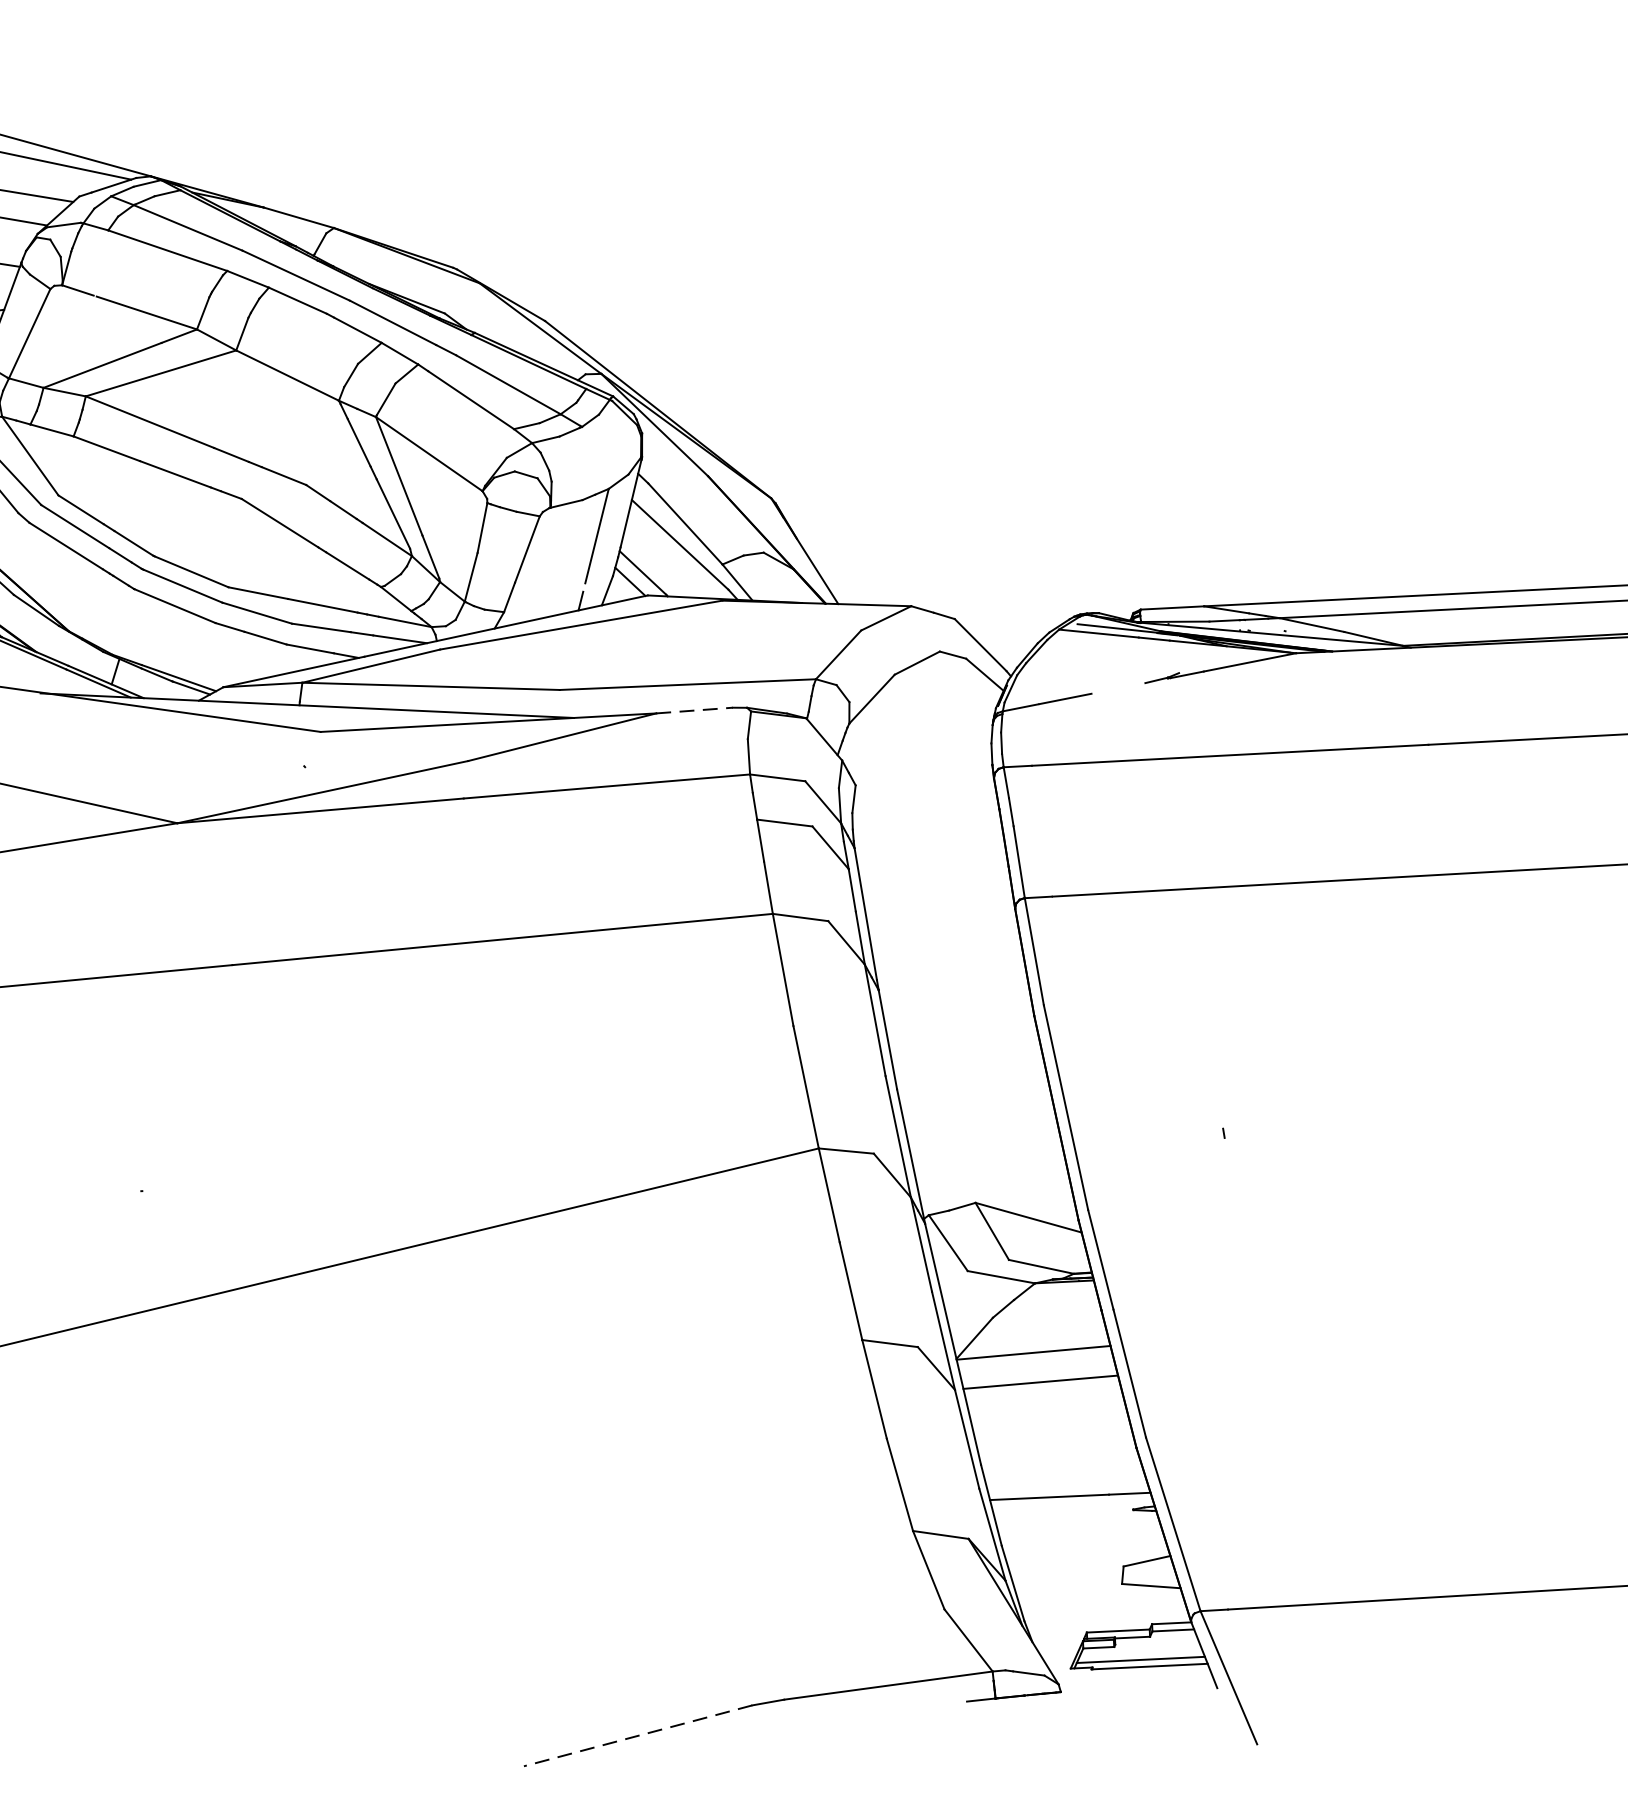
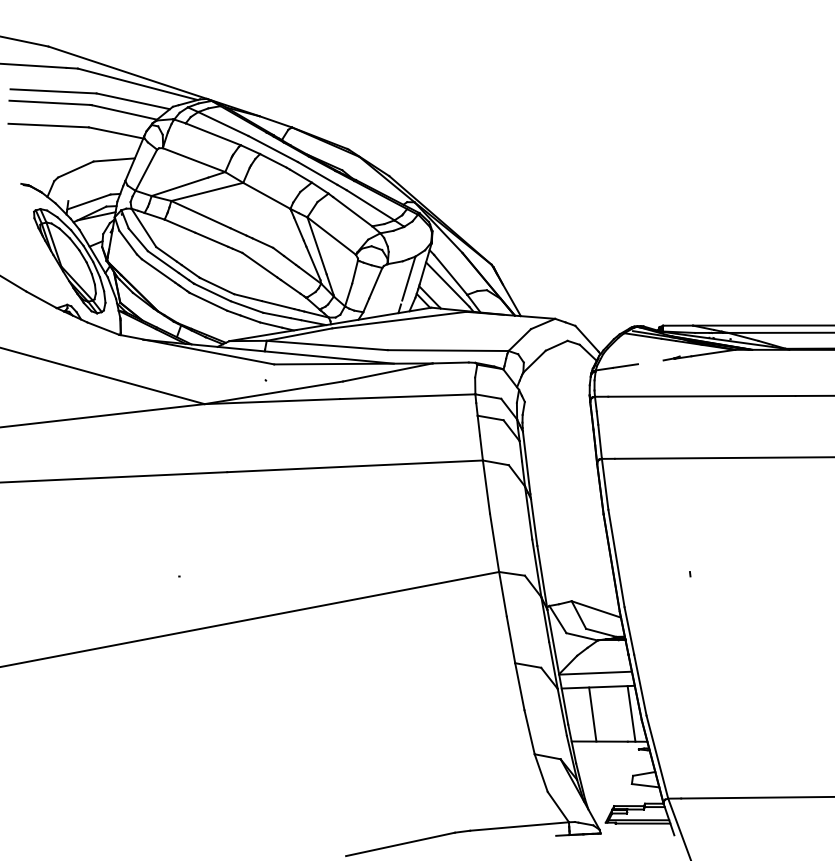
line: (696, 709) -> (451, 362), dashed -> solid
line: (1113, 1434) -> (631, 713), added
line: (1031, 1440) -> (592, 714), added
line: (638, 1736) -> (400, 844), dashed -> solid

